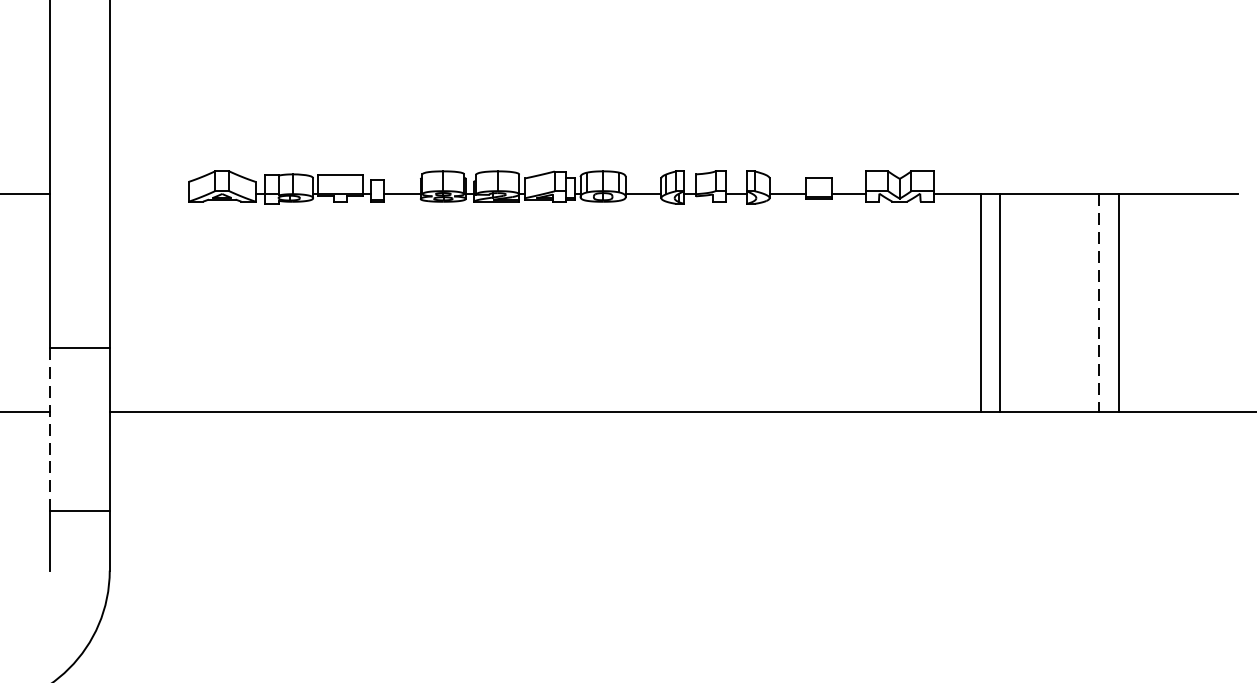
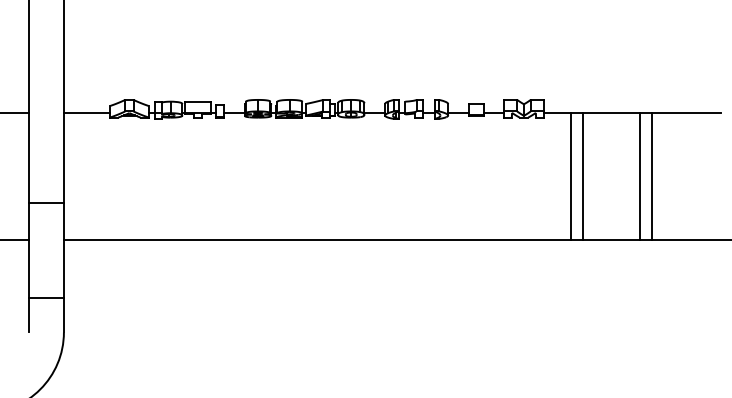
line: (148, 194) -> (86, 113), added
line: (1099, 304) -> (640, 177), dashed -> solid
line: (50, 429) -> (29, 250), dashed -> solid

